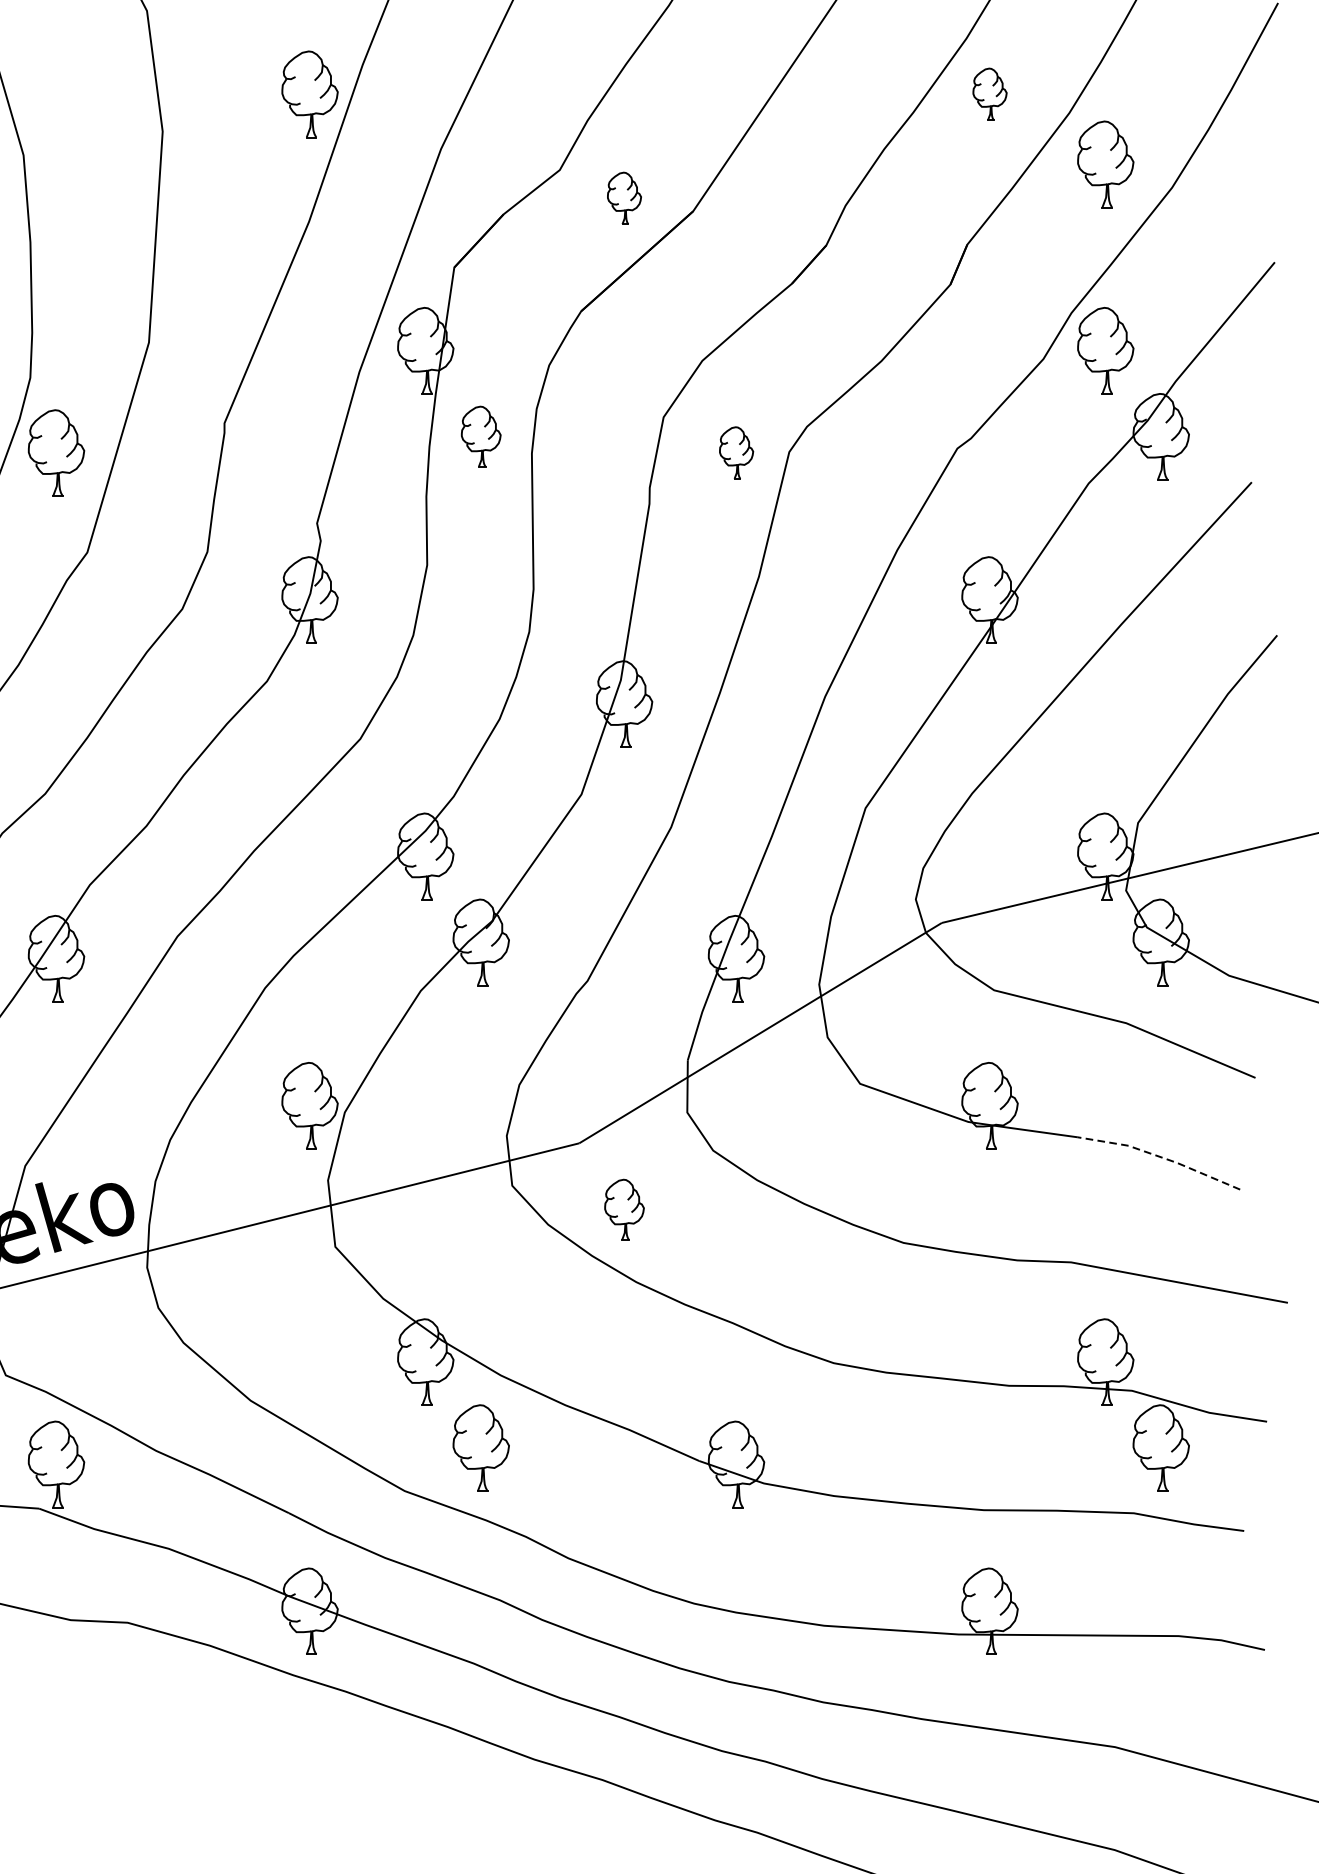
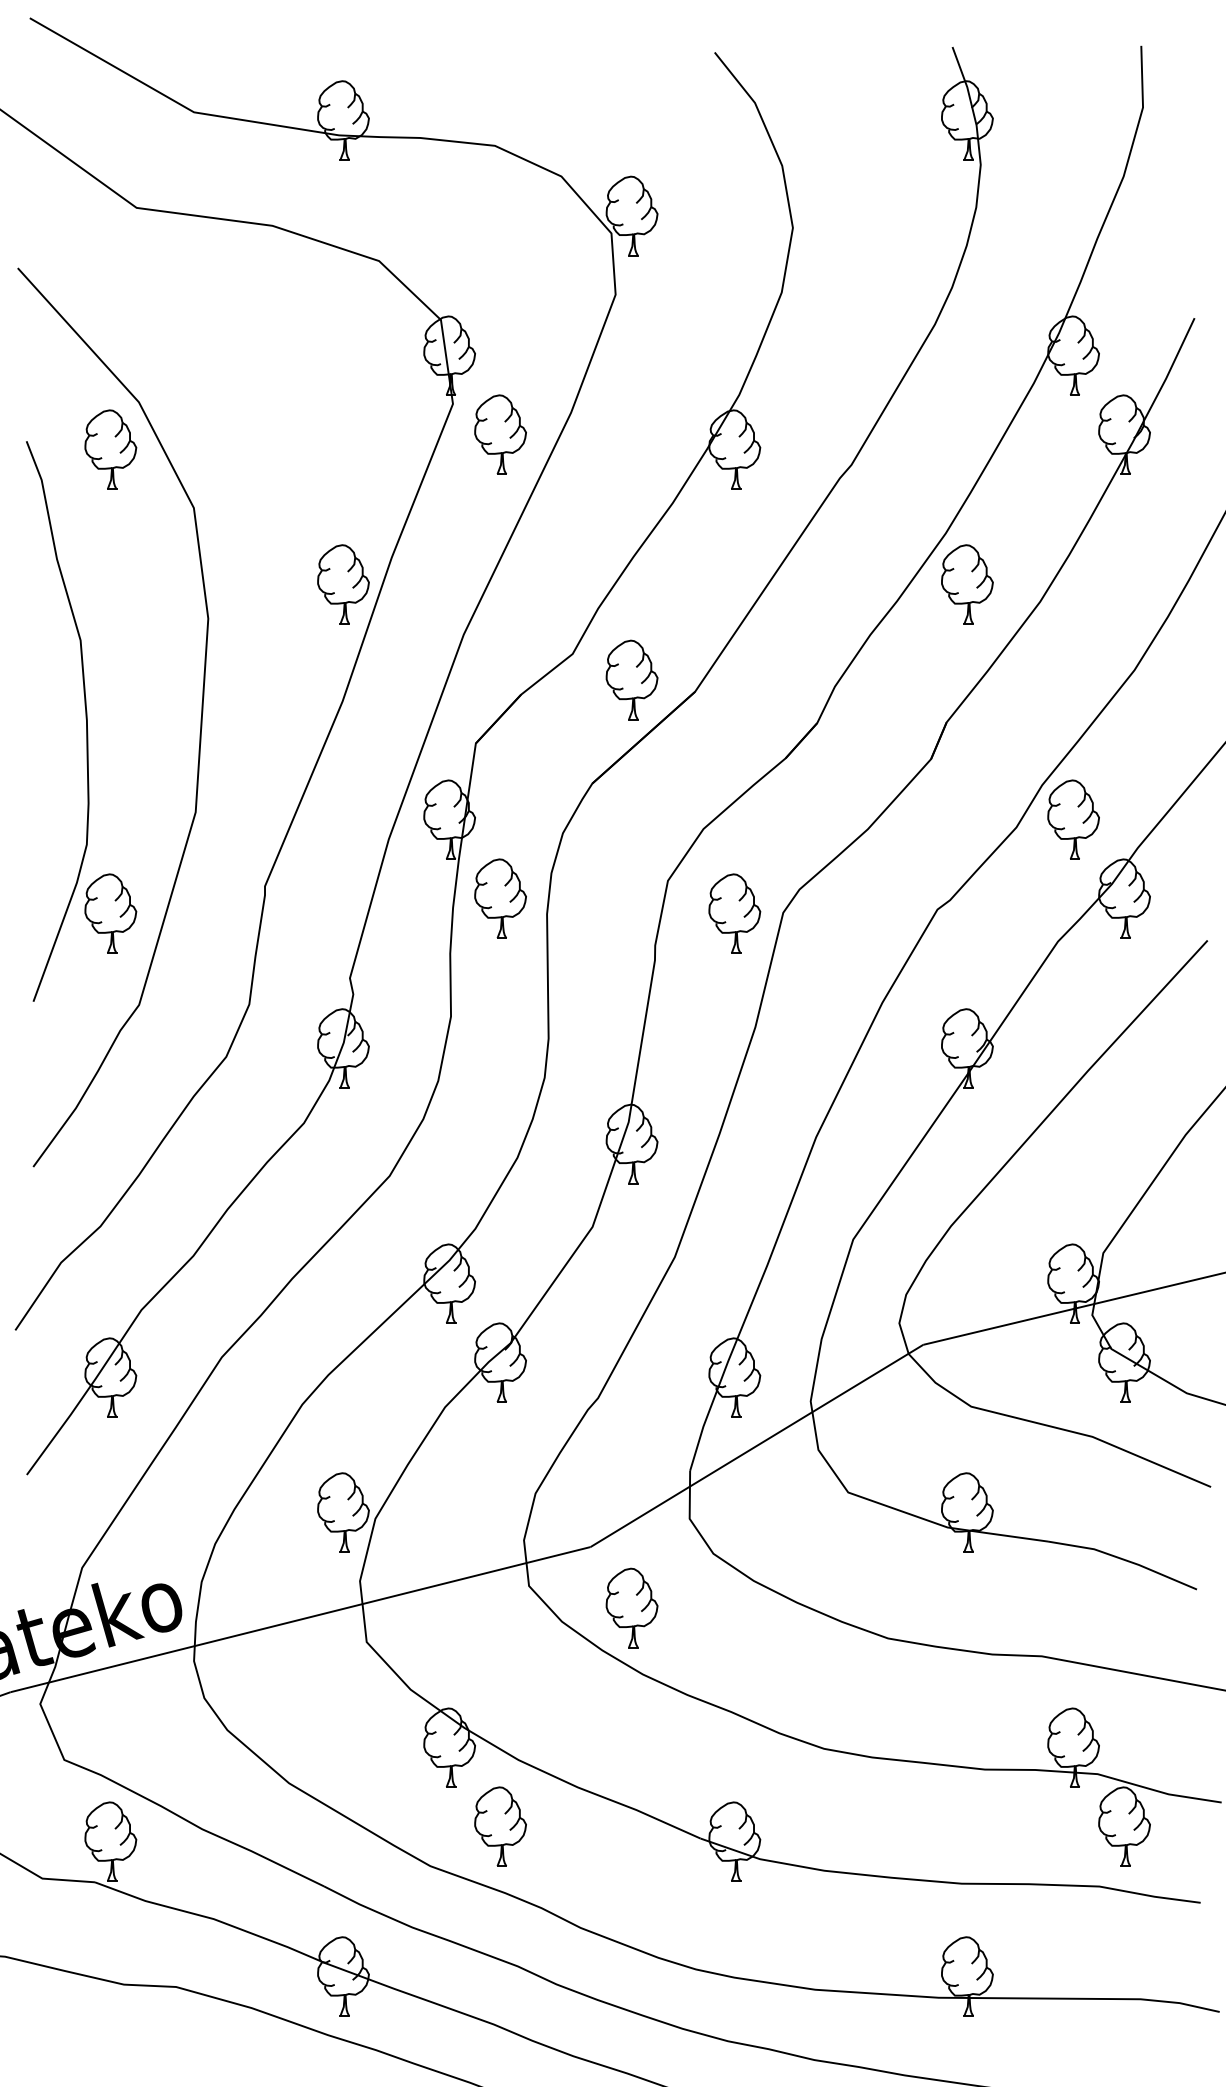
part: (990, 94) -> (967, 584), size x1.67
part: (1105, 164) -> (1073, 648), removed
part: (623, 197) -> (631, 679), size x1.67
part: (481, 436) -> (500, 898), size x1.43
part: (736, 452) -> (734, 913), size x1.67
line: (1161, 1156) -> (1124, 1559), dashed -> solid
part: (623, 1209) -> (631, 1607), size x1.43

